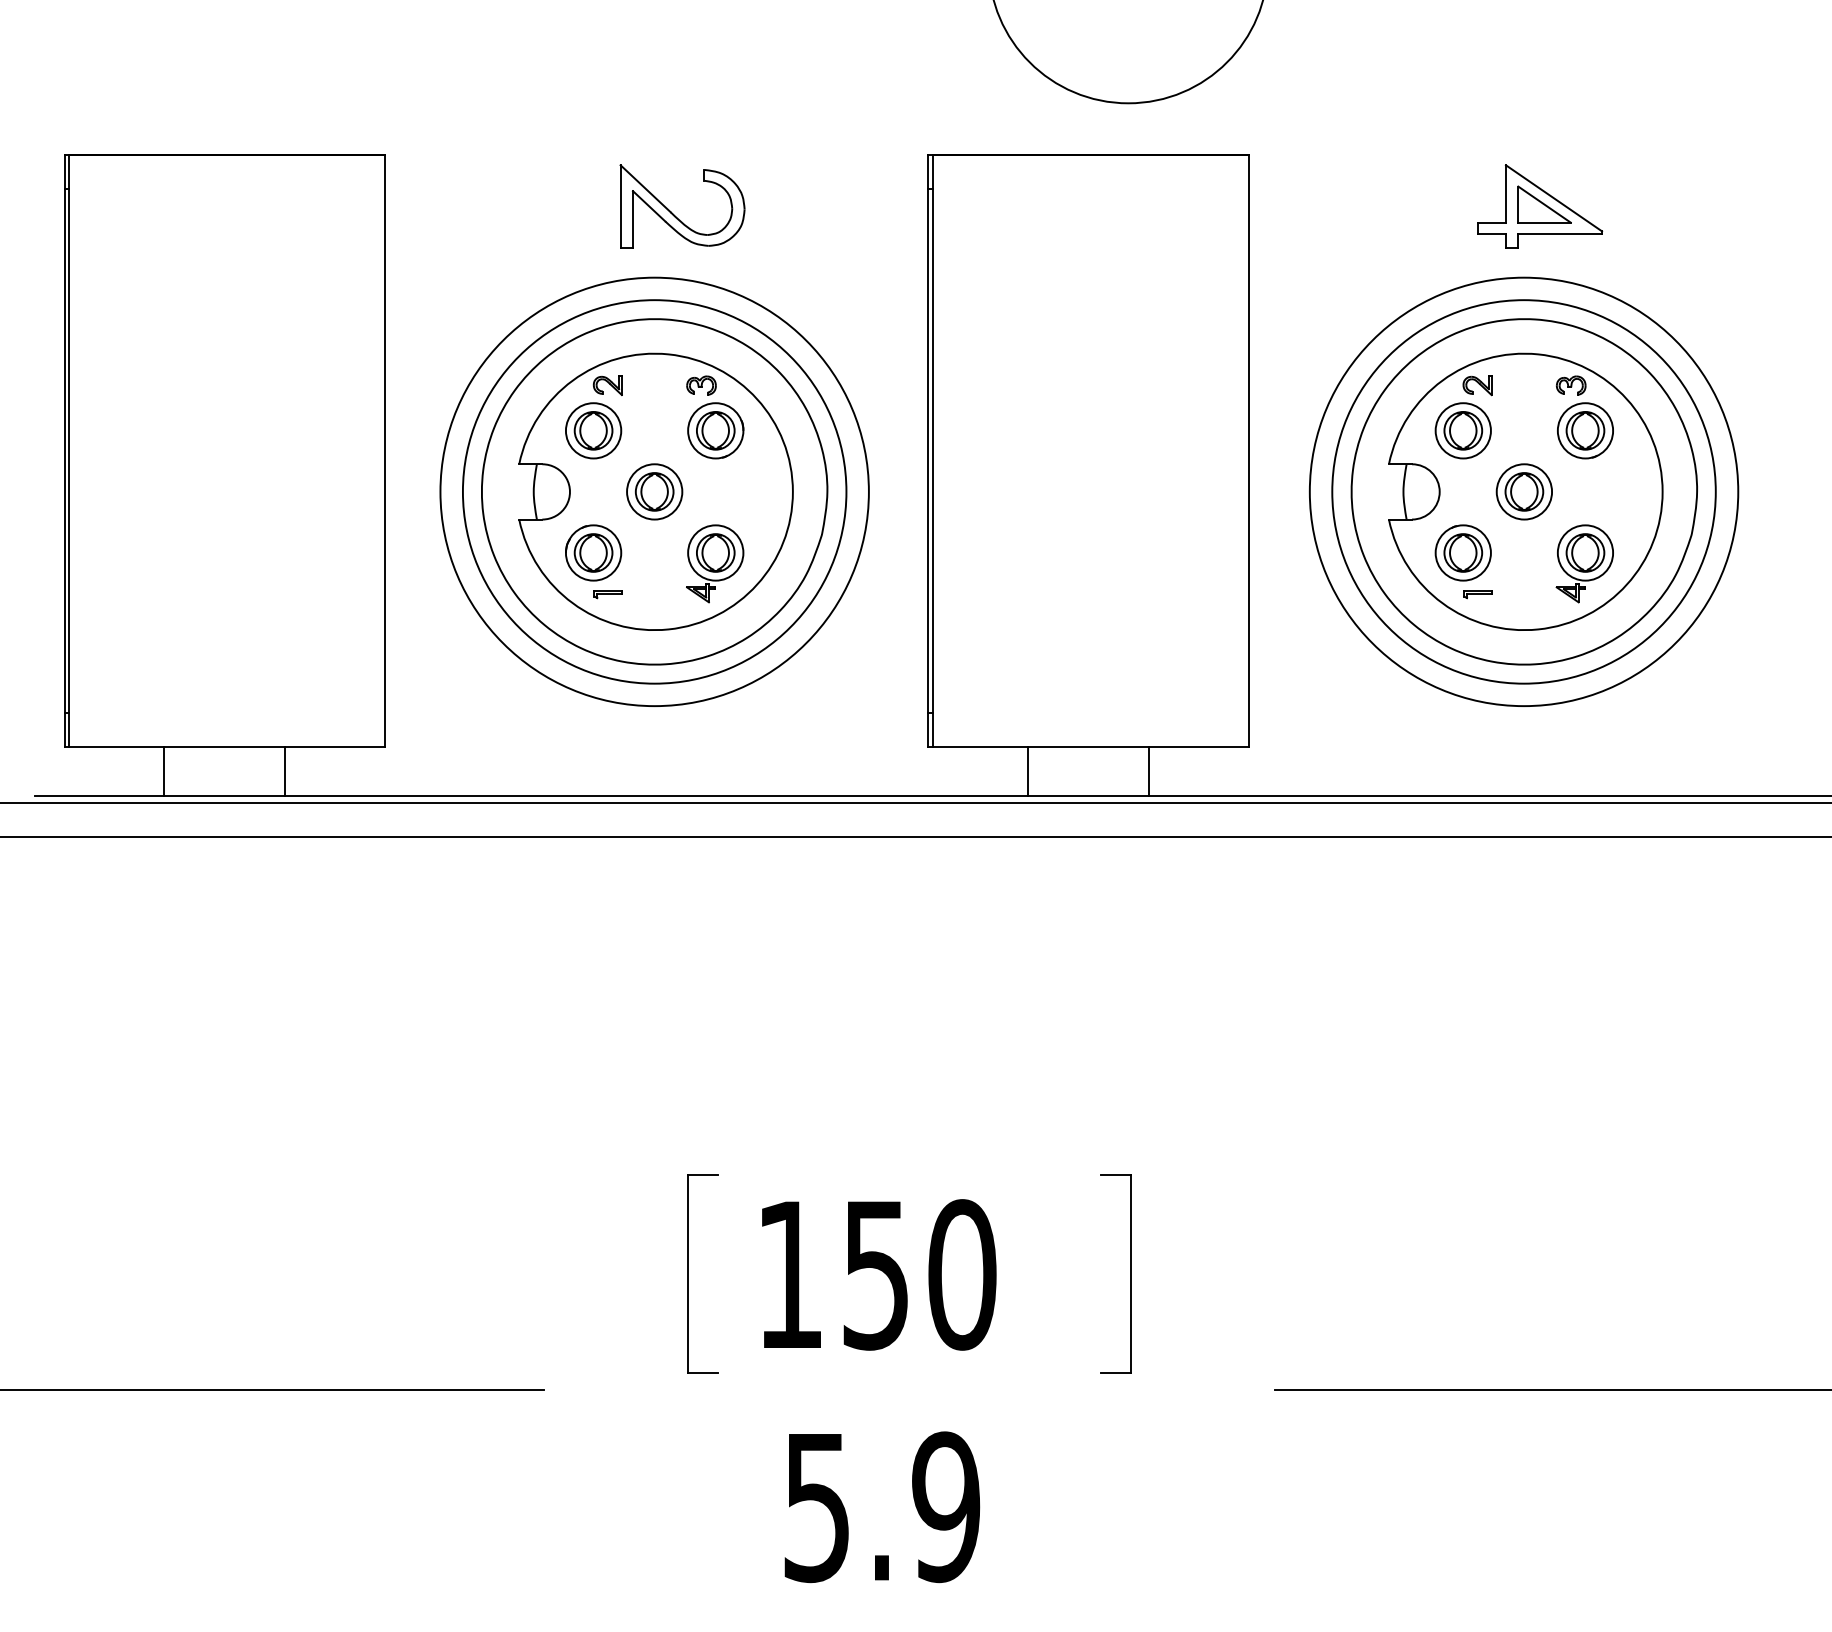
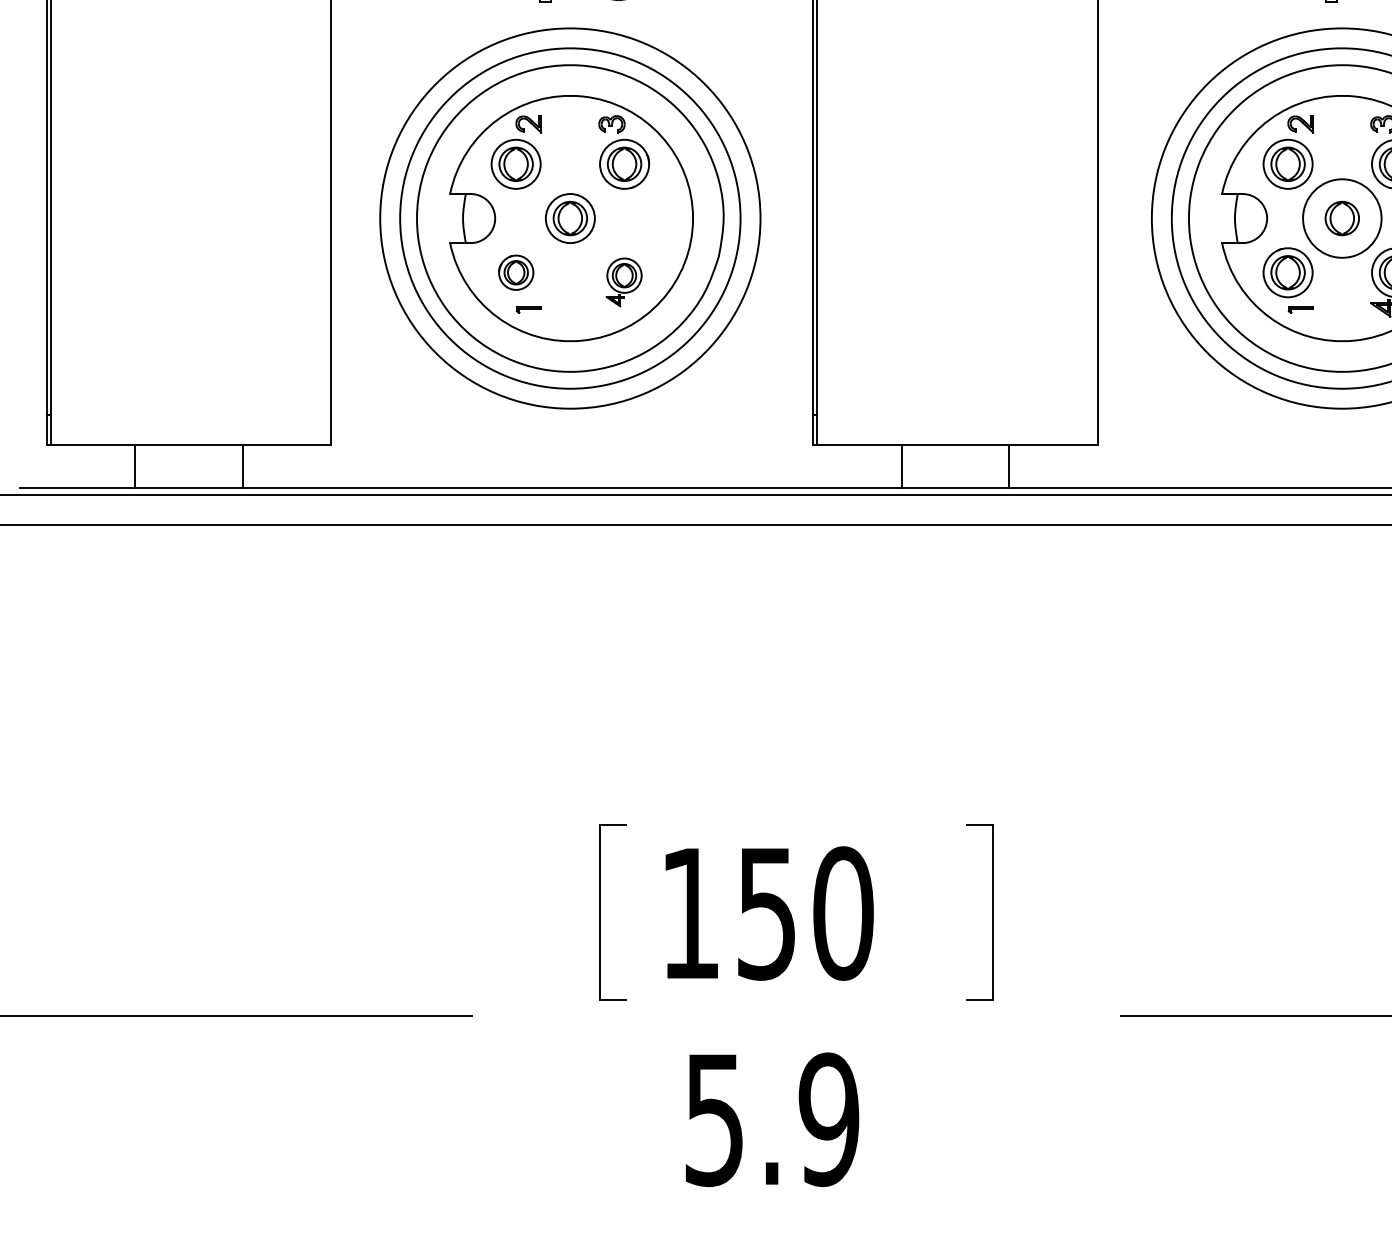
circle: (1524, 491) -> (1342, 218), size x1.6
part: (593, 552) -> (516, 272), size x0.7
part: (715, 563) -> (624, 282), size x0.7

